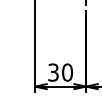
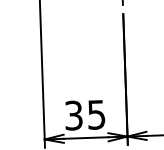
text: (67, 72) -> (96, 114), 30 -> 35

